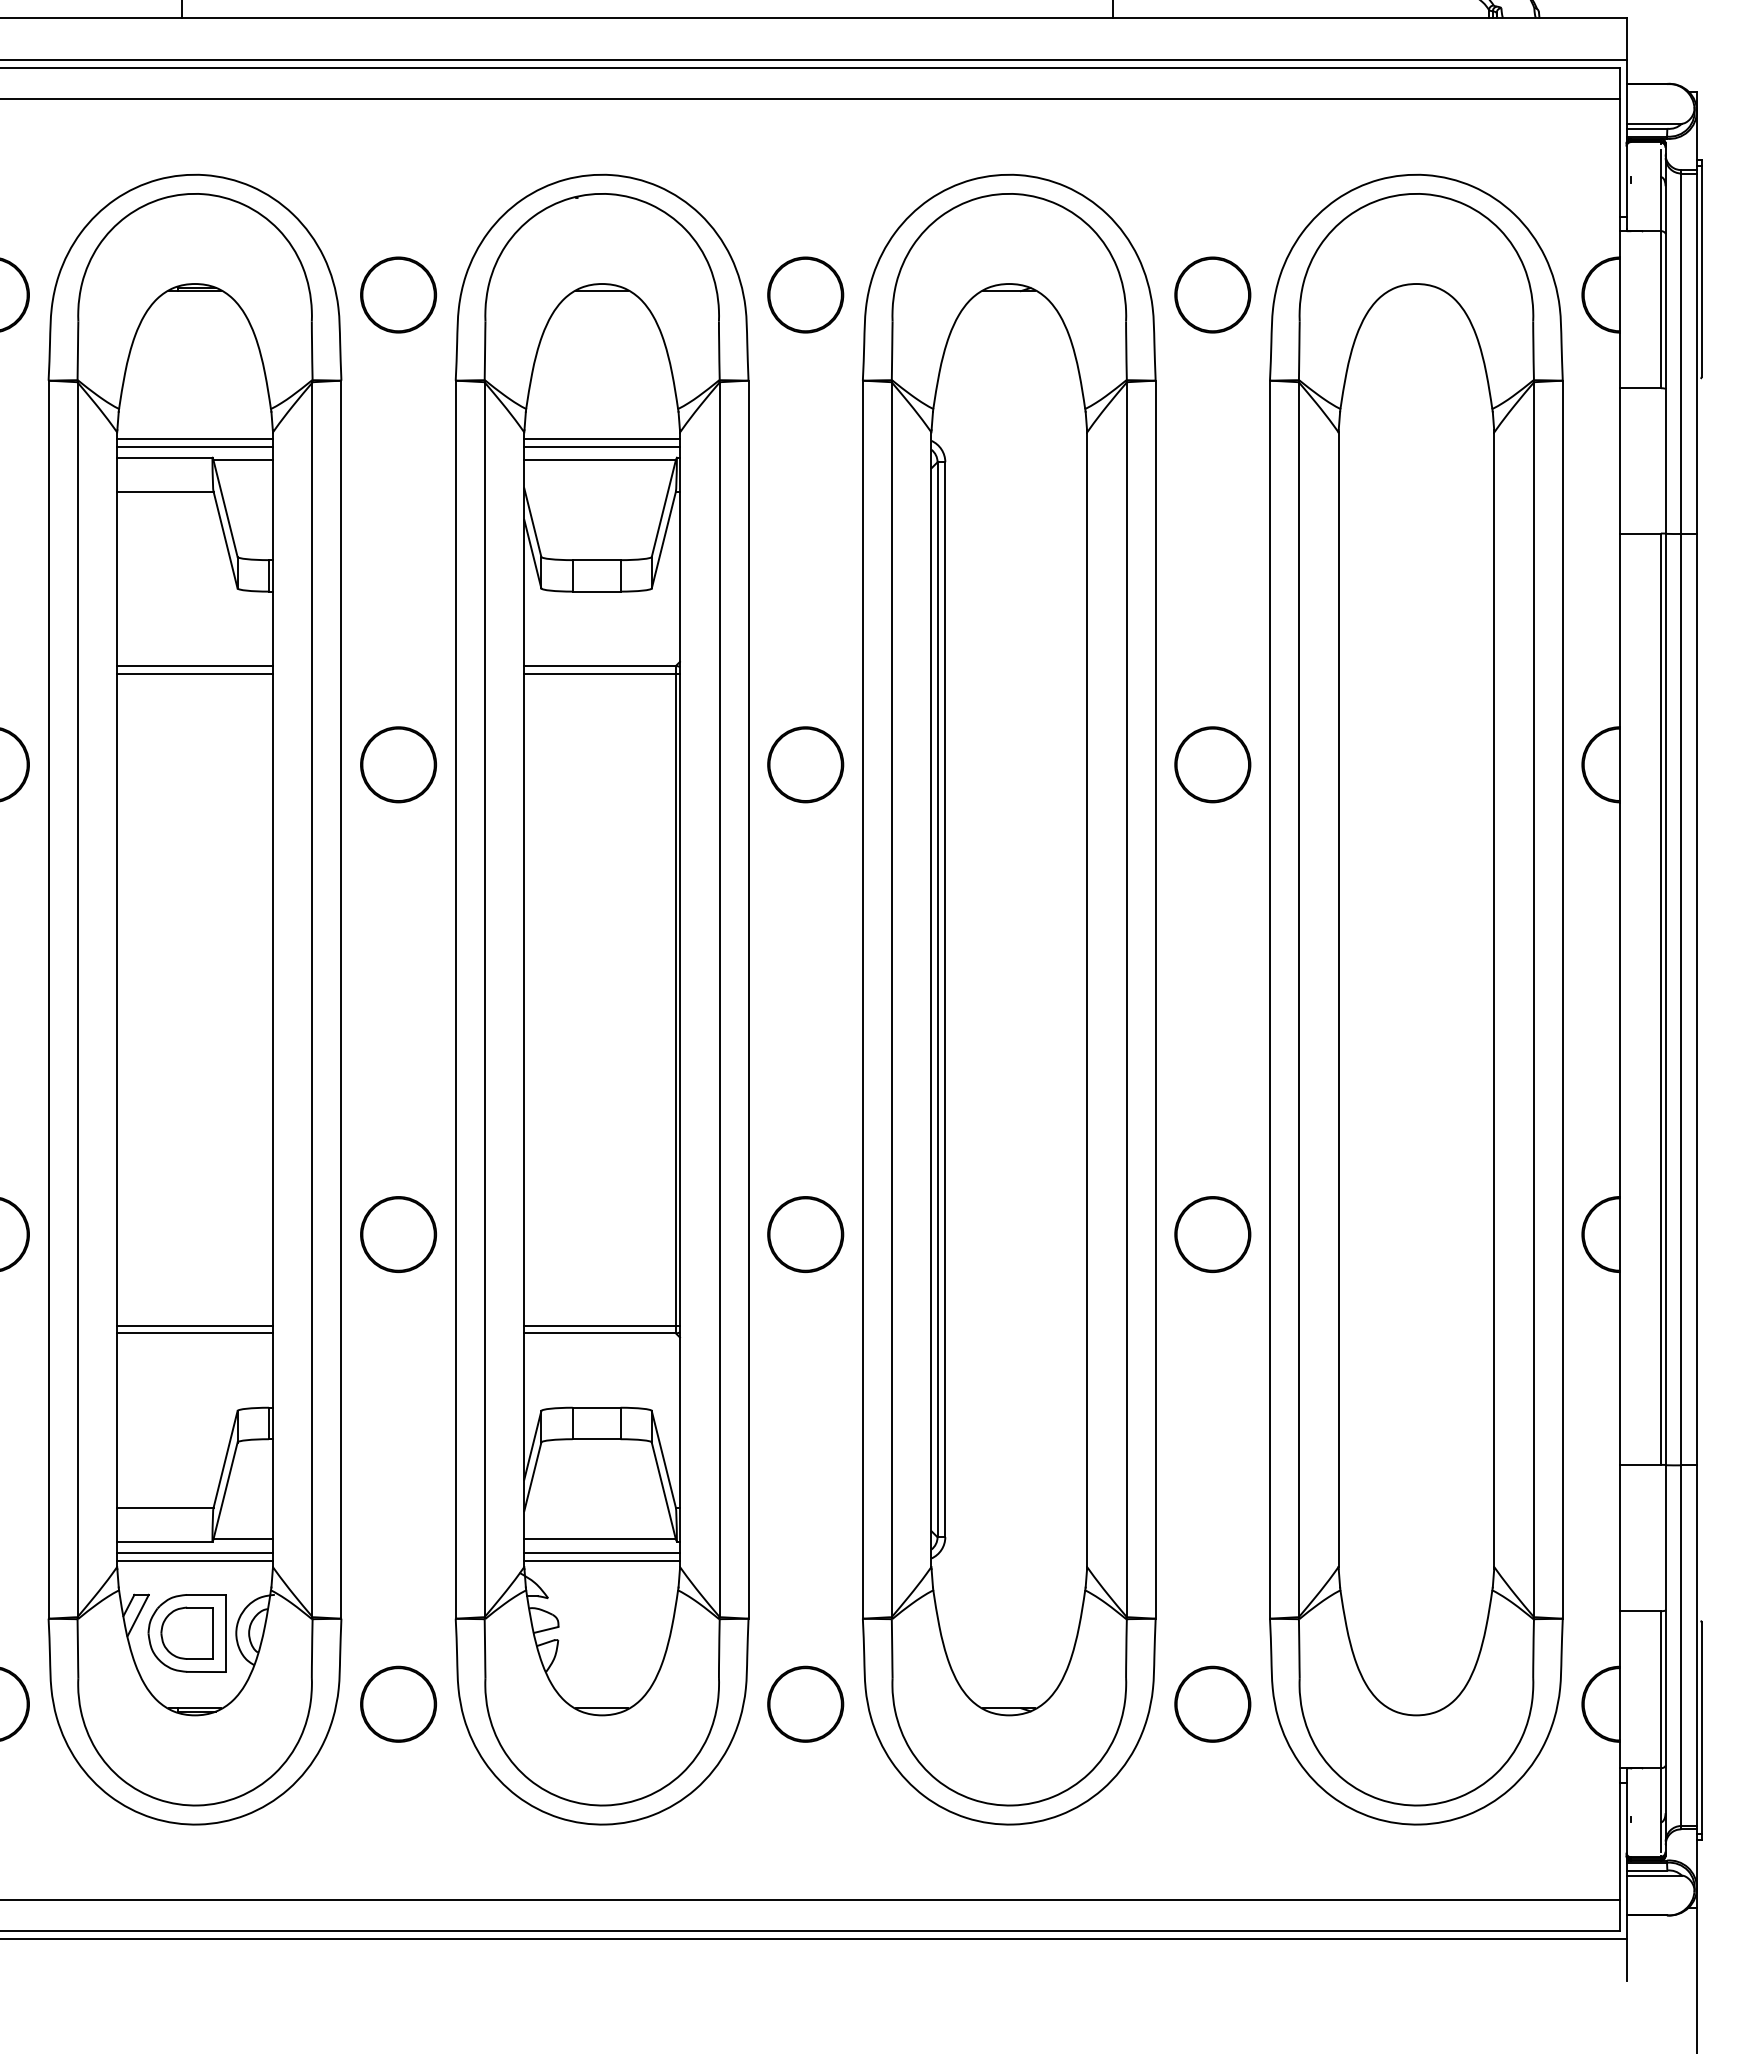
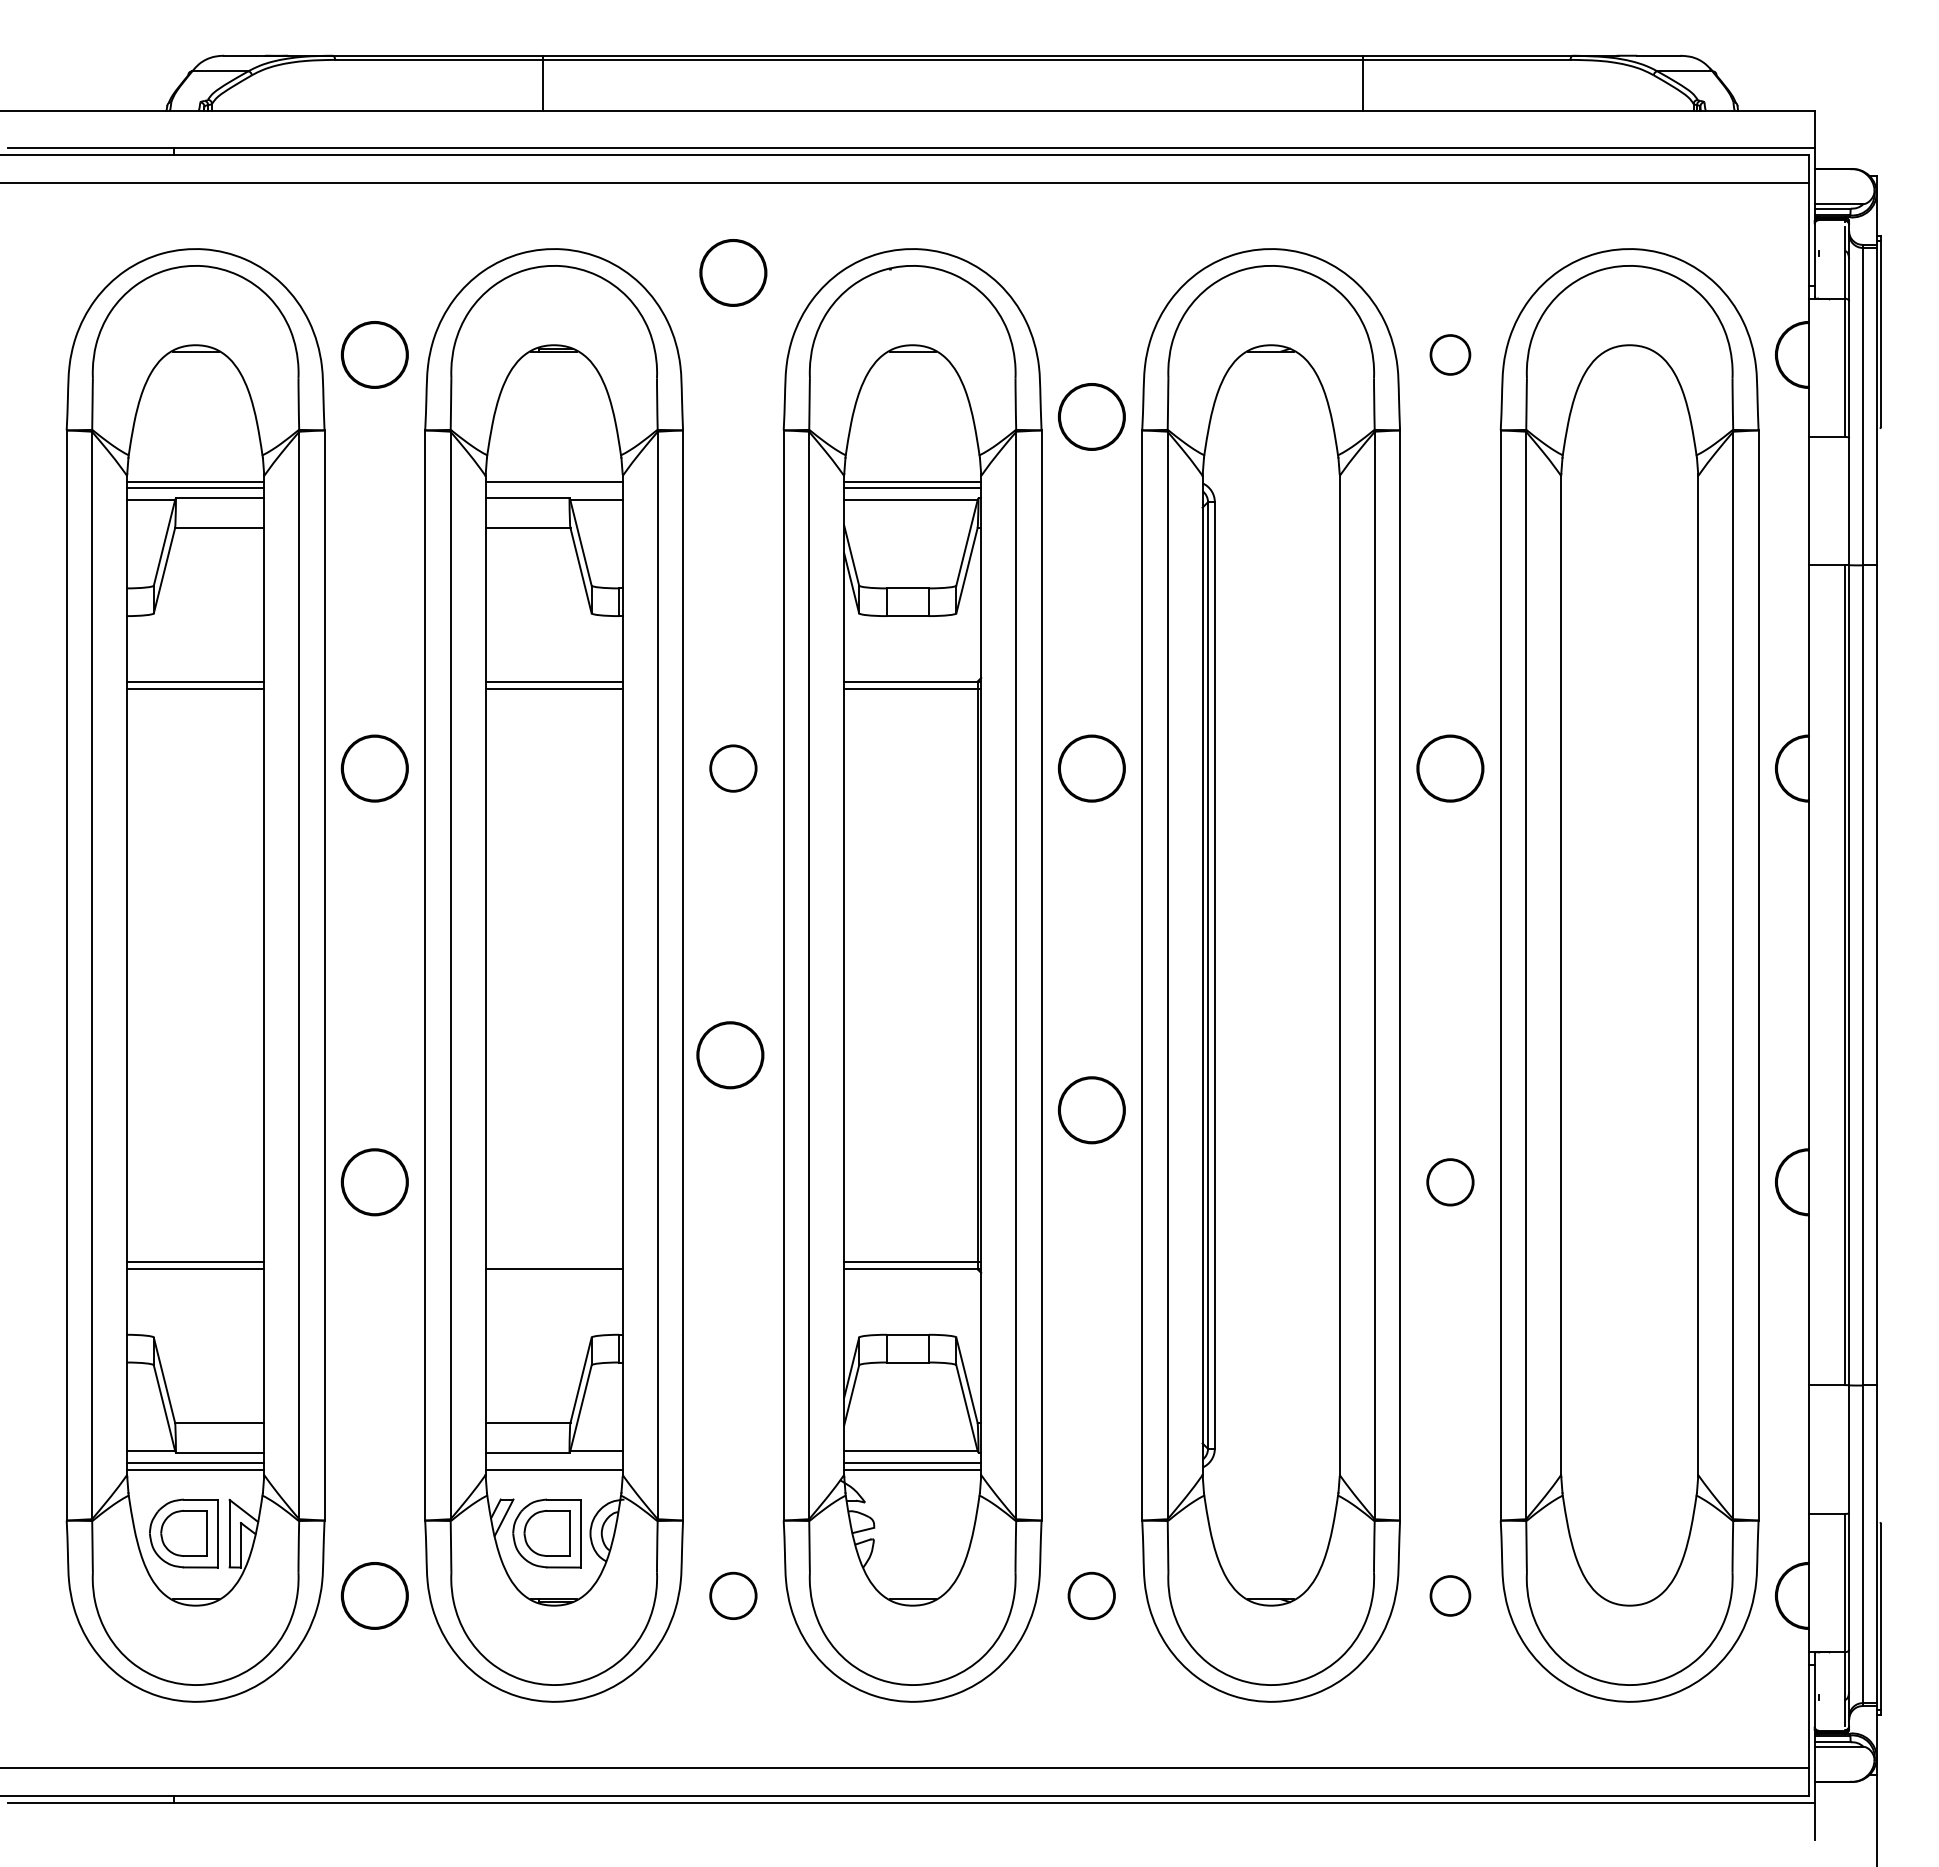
circle: (398, 294) -> (733, 272), moved
part: (805, 294) -> (1091, 416), moved
circle: (1212, 294) -> (1450, 354), size x0.6
line: (194, 446) -> (553, 488), removed
circle: (398, 764) -> (733, 768), size x0.7
circle: (398, 1234) -> (730, 1055), moved
part: (805, 1234) -> (1091, 1110), moved
circle: (1212, 1234) -> (1450, 1182), size x0.7
line: (194, 1325) -> (553, 1262), removed
line: (194, 1552) -> (553, 1462), removed
circle: (398, 1703) -> (733, 1595), size x0.7
part: (805, 1703) -> (1091, 1595), size x0.7
circle: (1212, 1703) -> (1450, 1595), size x0.6

